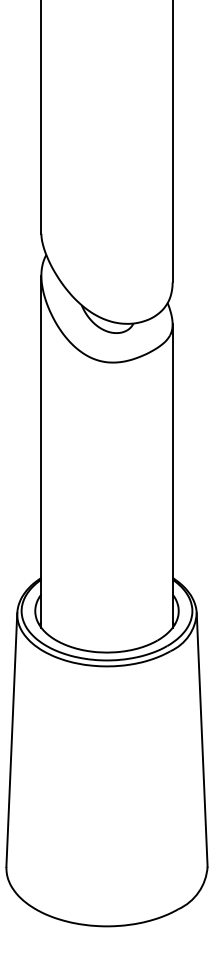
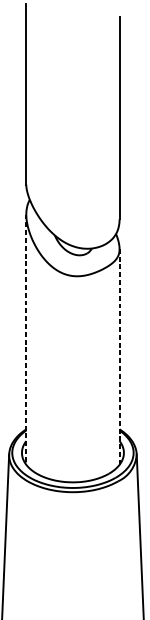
line: (41, 452) -> (26, 340), solid -> dashed
line: (172, 476) -> (119, 357), solid -> dashed

